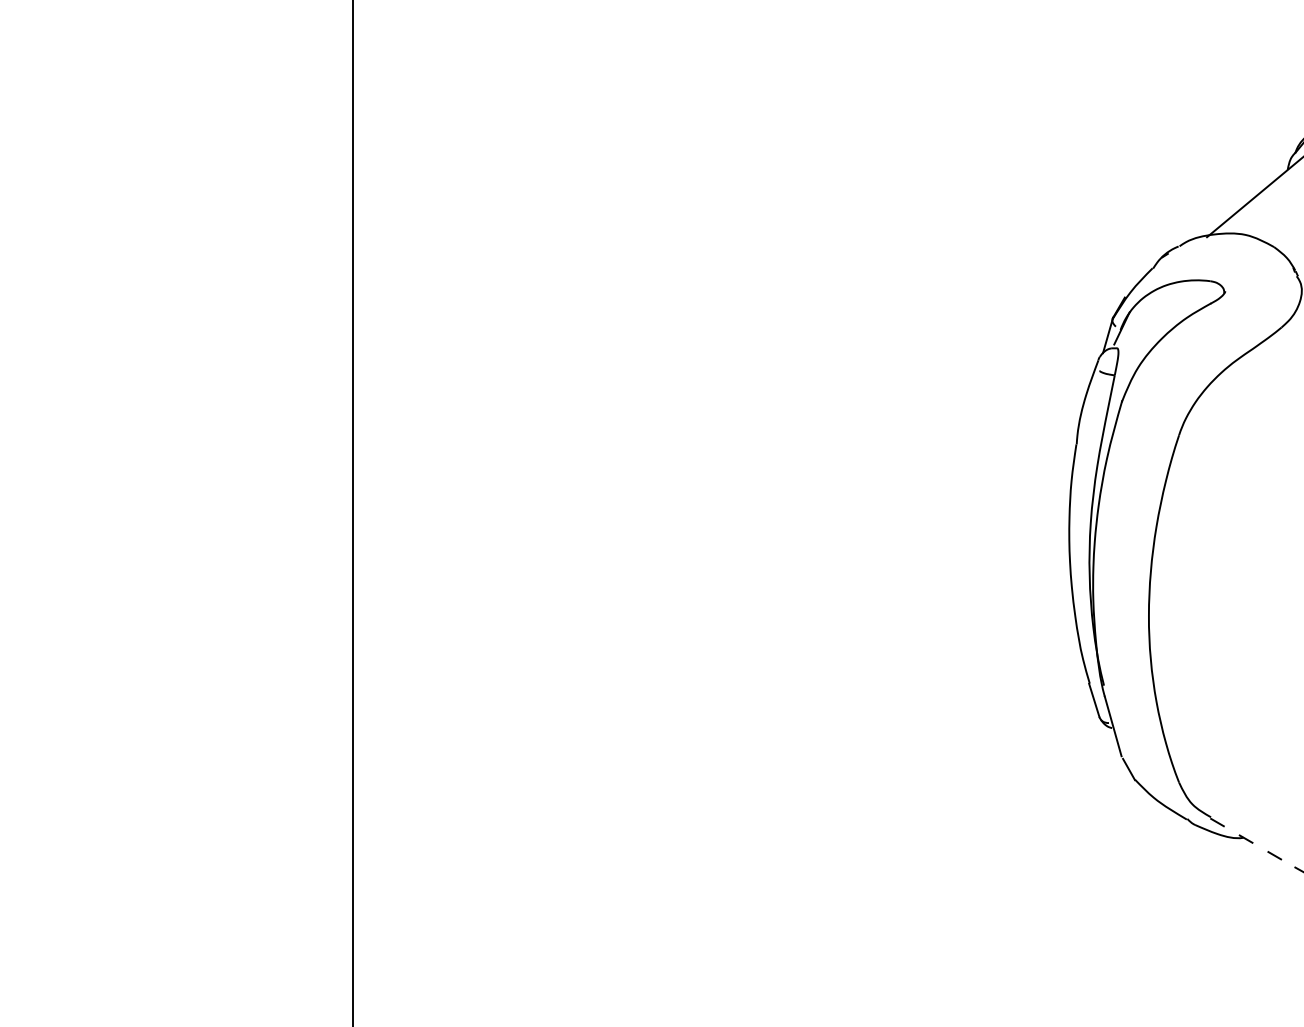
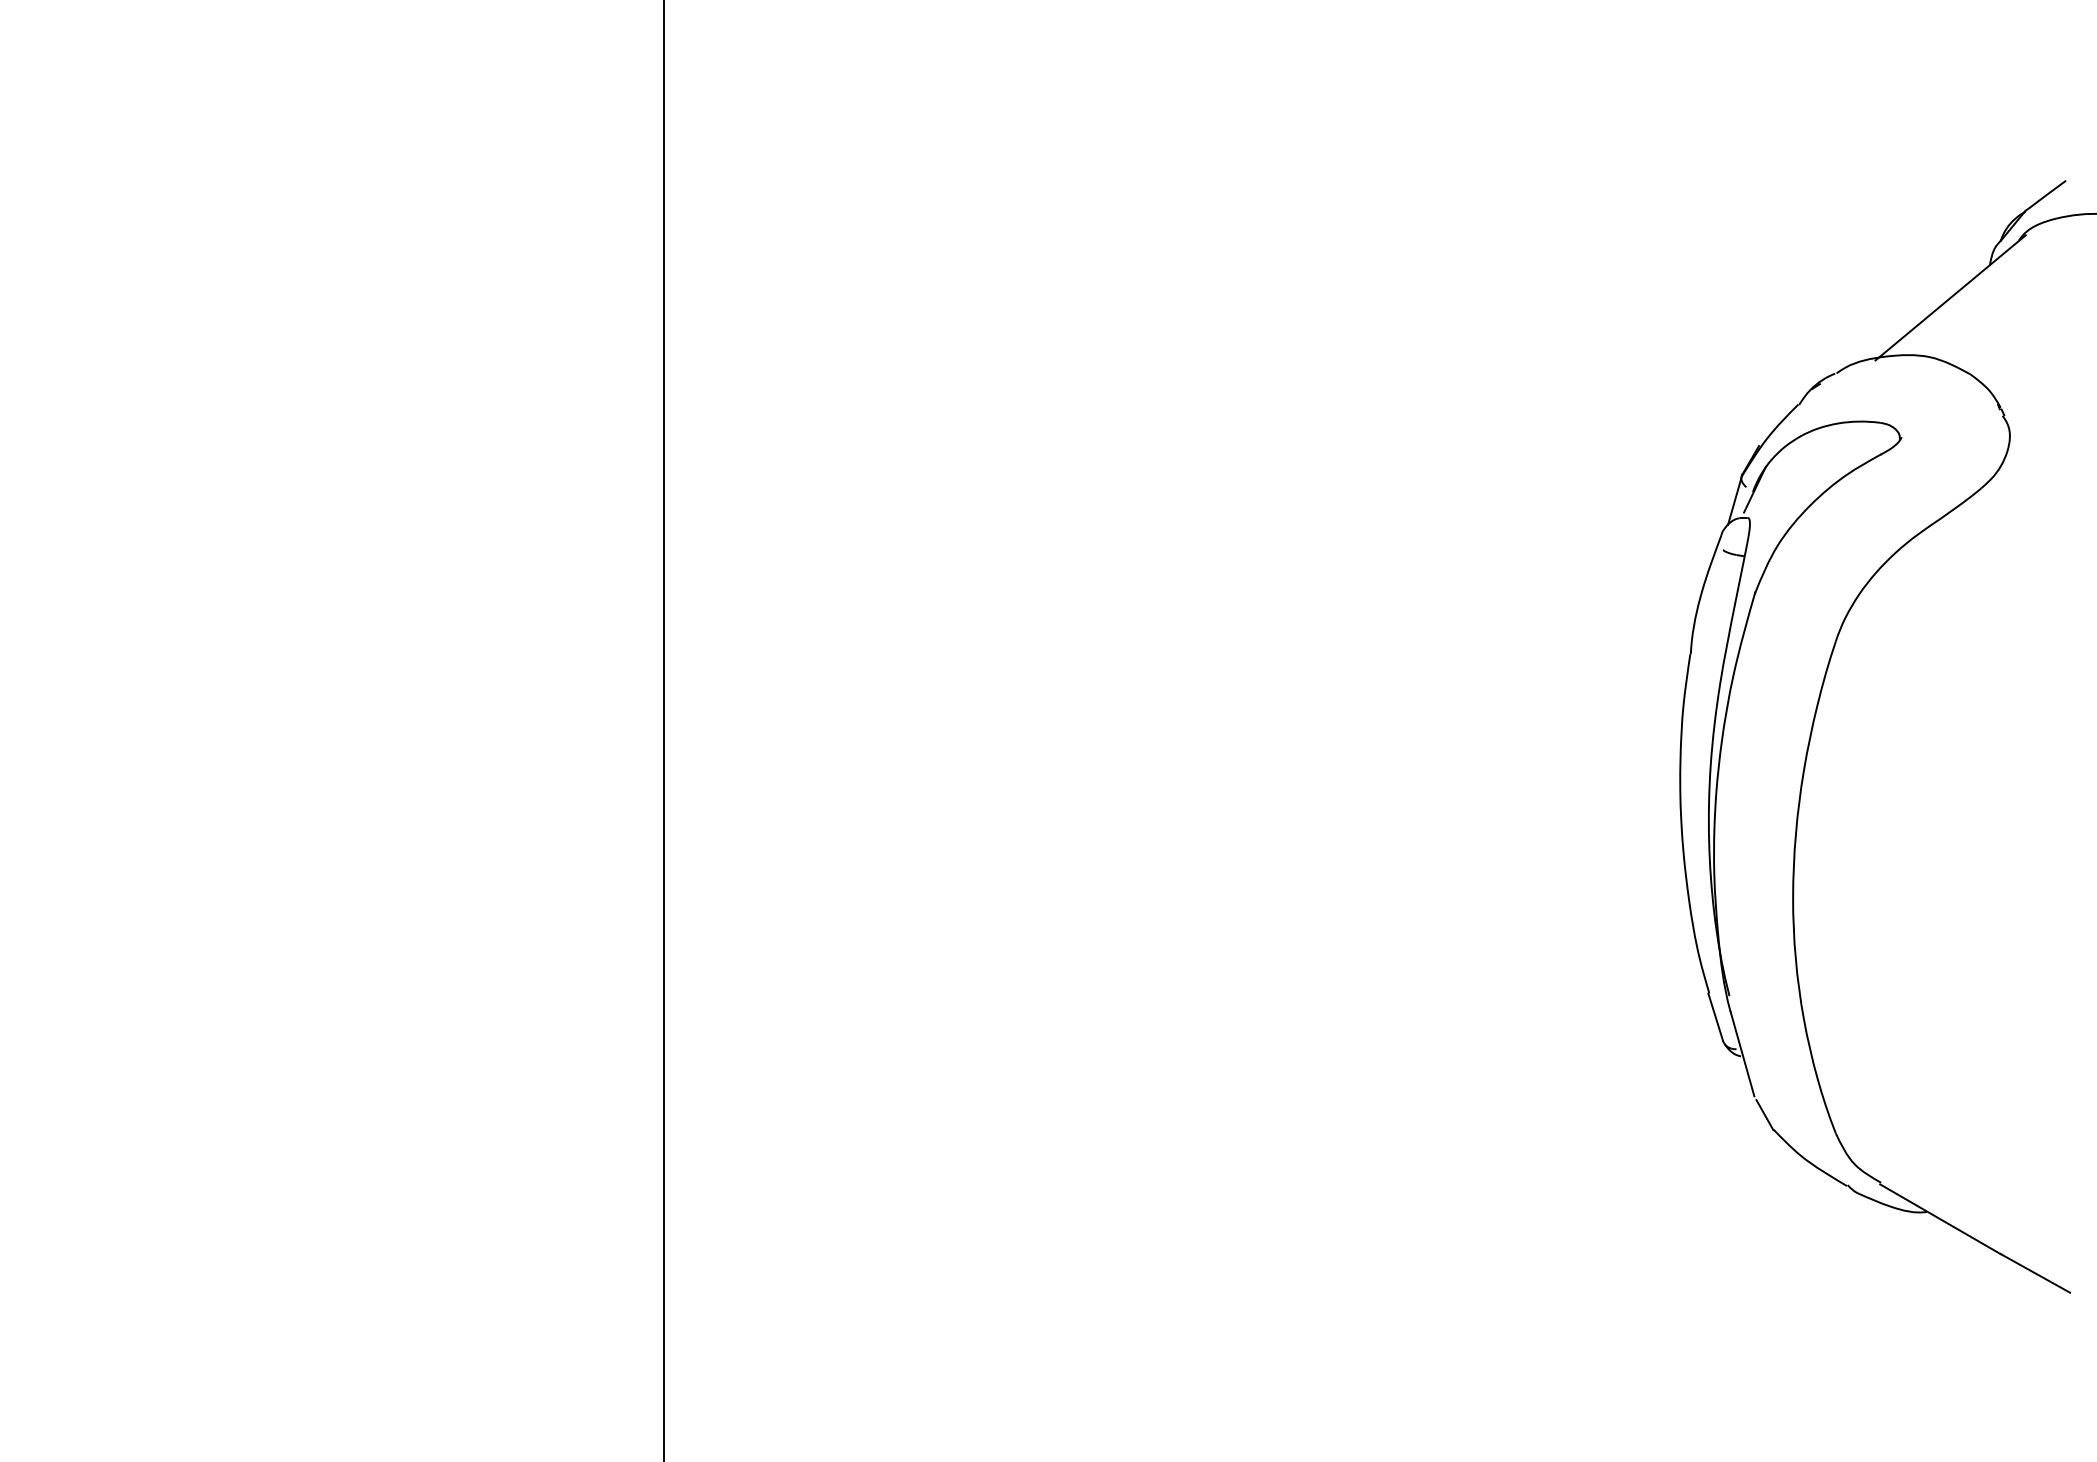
line: (1252, 843) -> (1940, 1219), dashed -> solid

